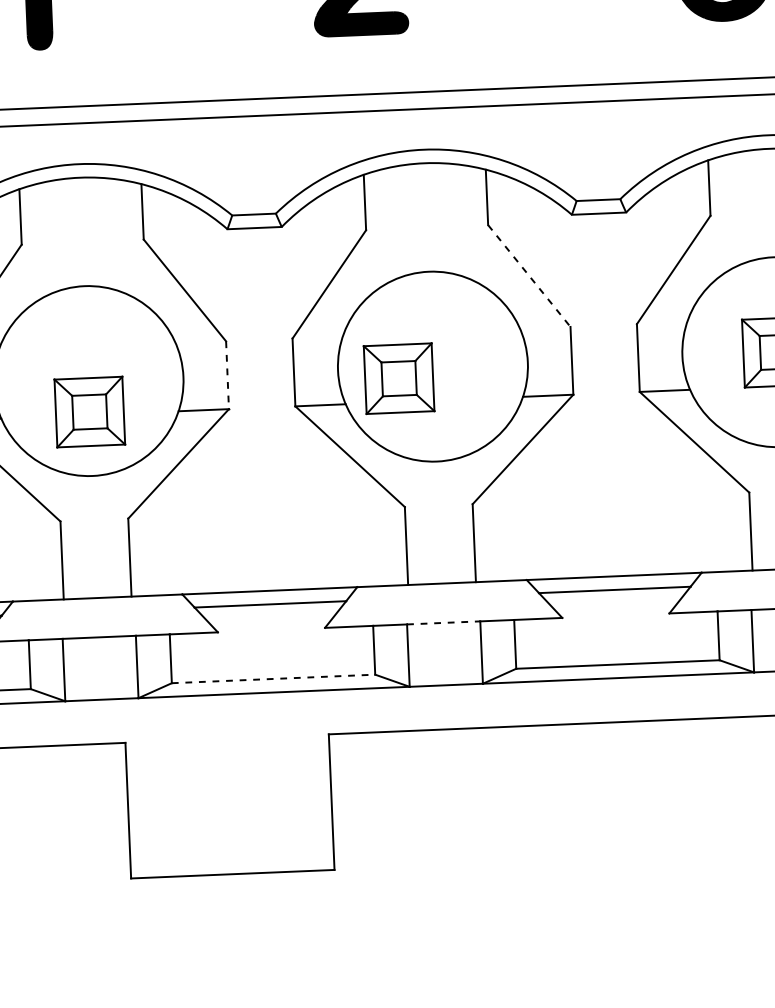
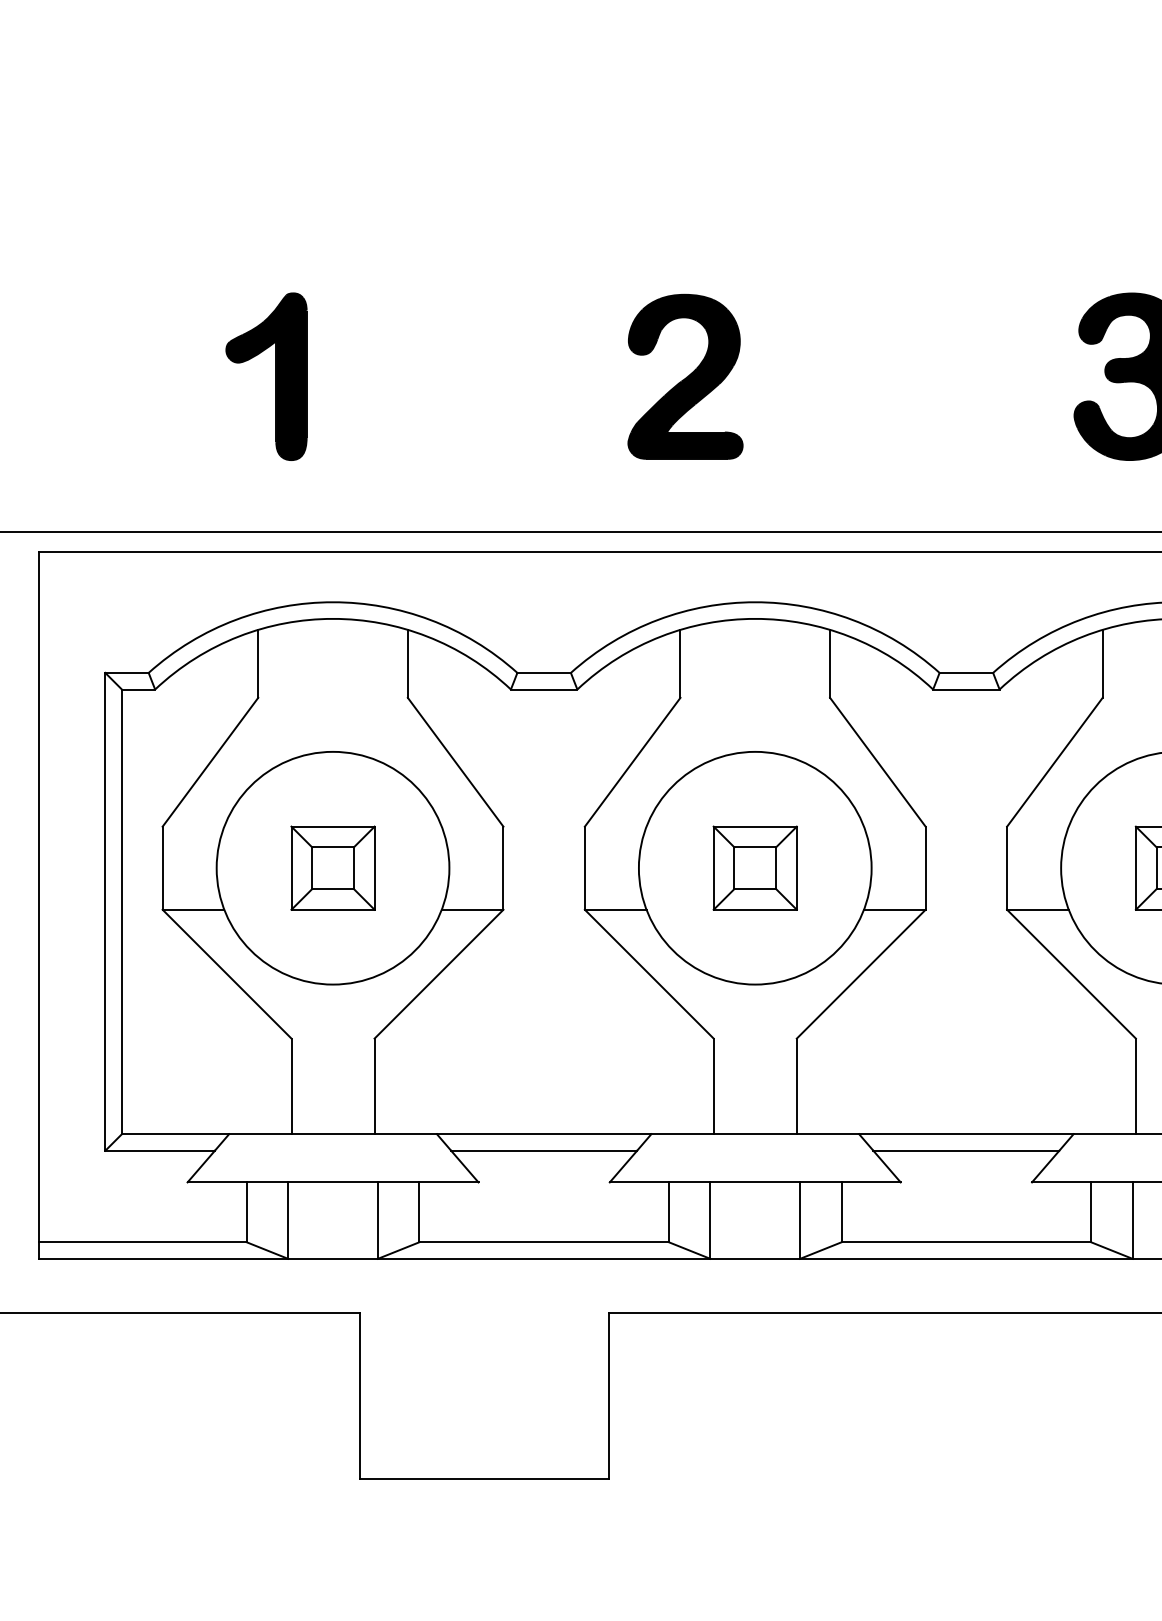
line: (529, 276) -> (878, 762), dashed -> solid
line: (227, 375) -> (503, 868), dashed -> solid
part: (398, 378) -> (754, 867), moved
part: (89, 411) -> (332, 867), moved
line: (443, 622) -> (755, 1182), dashed -> solid
line: (273, 679) -> (544, 1242), dashed -> solid

